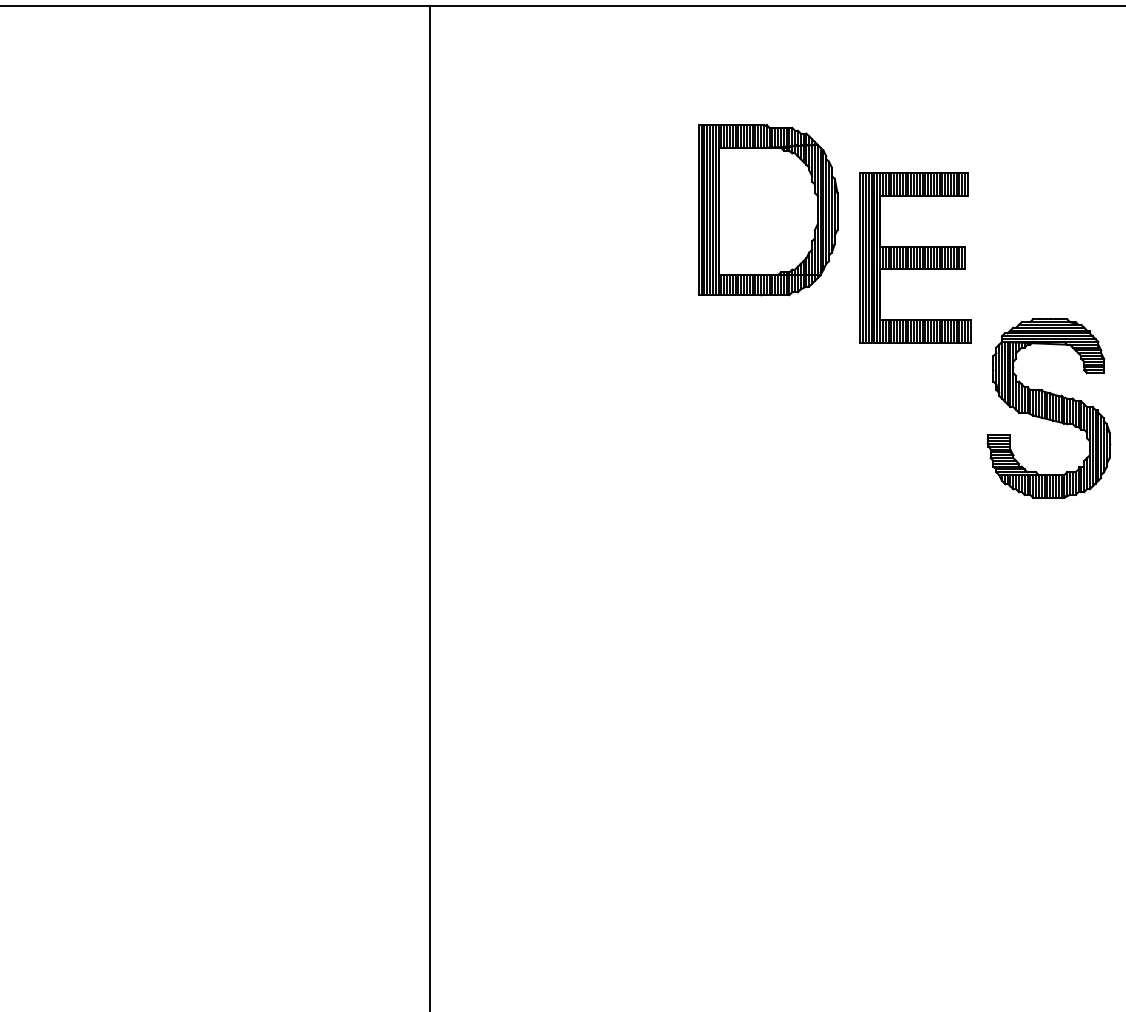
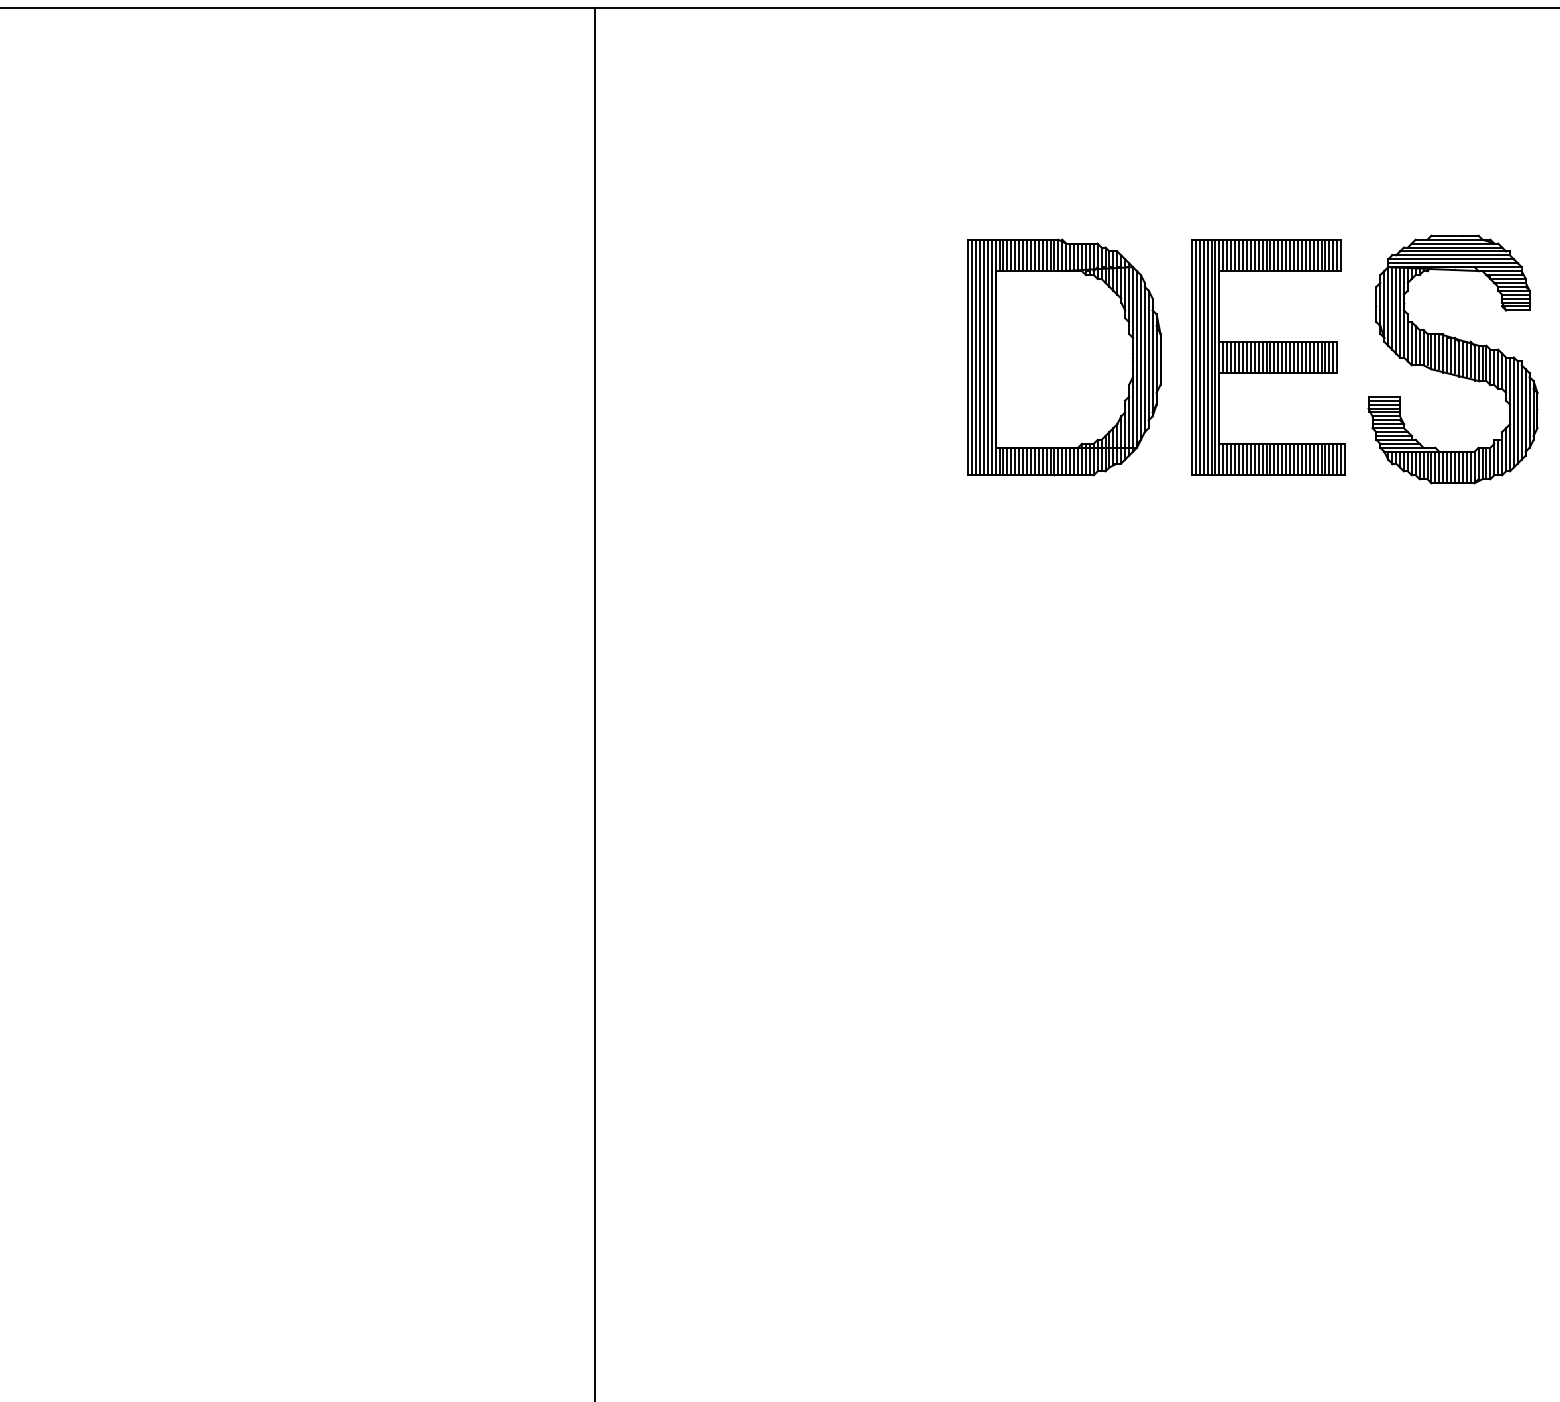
part: (768, 210) -> (1064, 358), moved
part: (1048, 408) -> (1452, 359), moved

